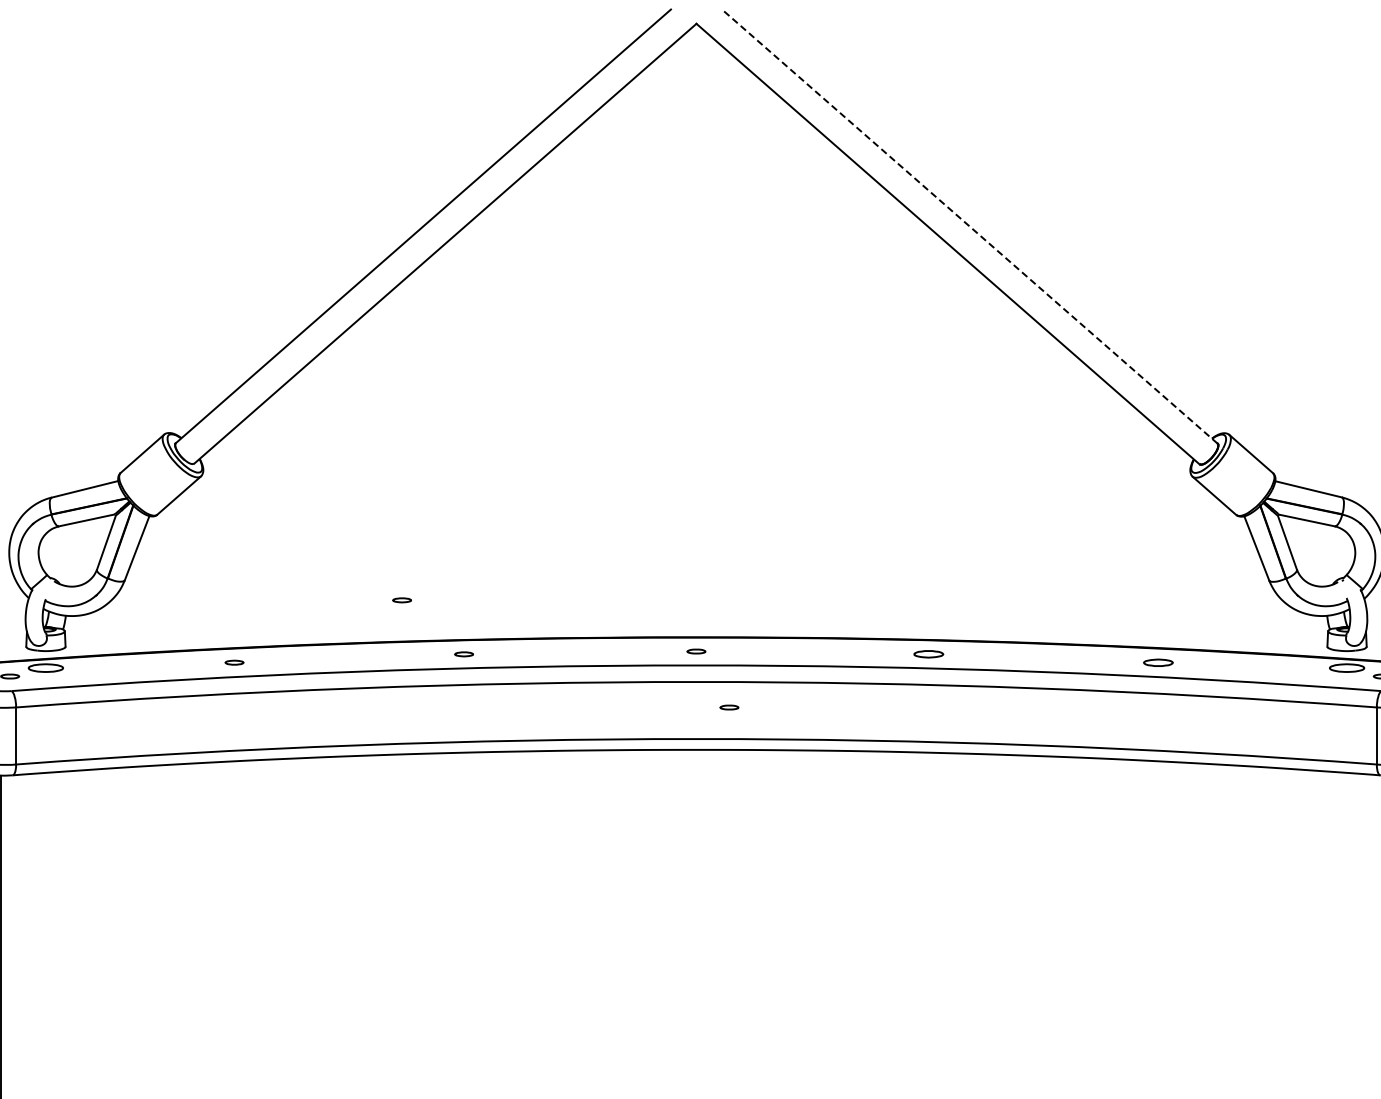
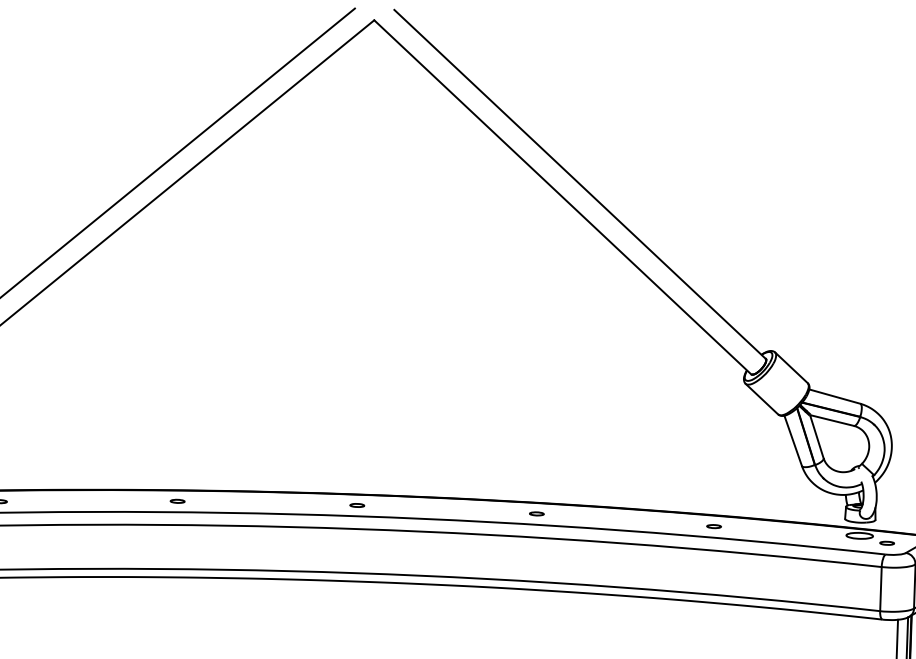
line: (969, 226) -> (579, 184), dashed -> solid
part: (401, 600) -> (130, 458), removed
part: (928, 654) -> (536, 514), size x0.62
part: (1158, 662) -> (714, 526), size x0.62
part: (729, 707) -> (381, 549), removed

